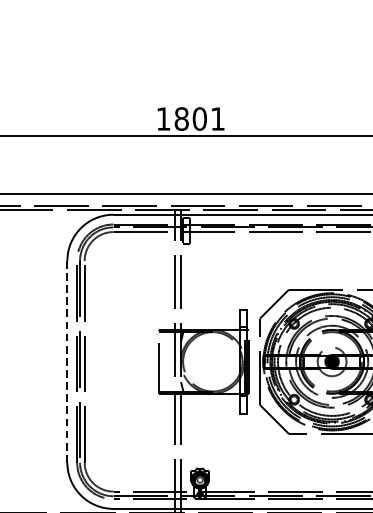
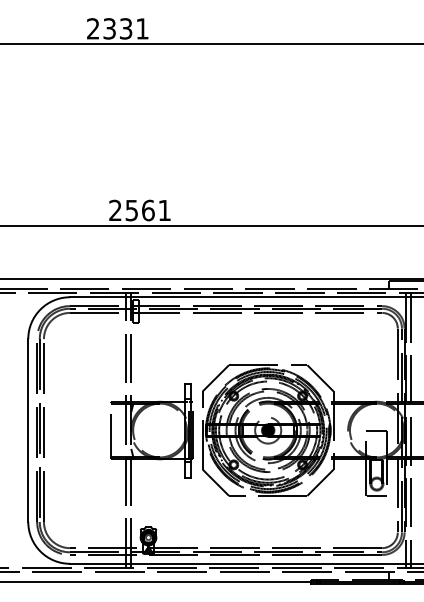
text: (181, 118) -> (131, 210), 1801 -> 2561
line: (67, 361) -> (28, 430), dashed -> solid

